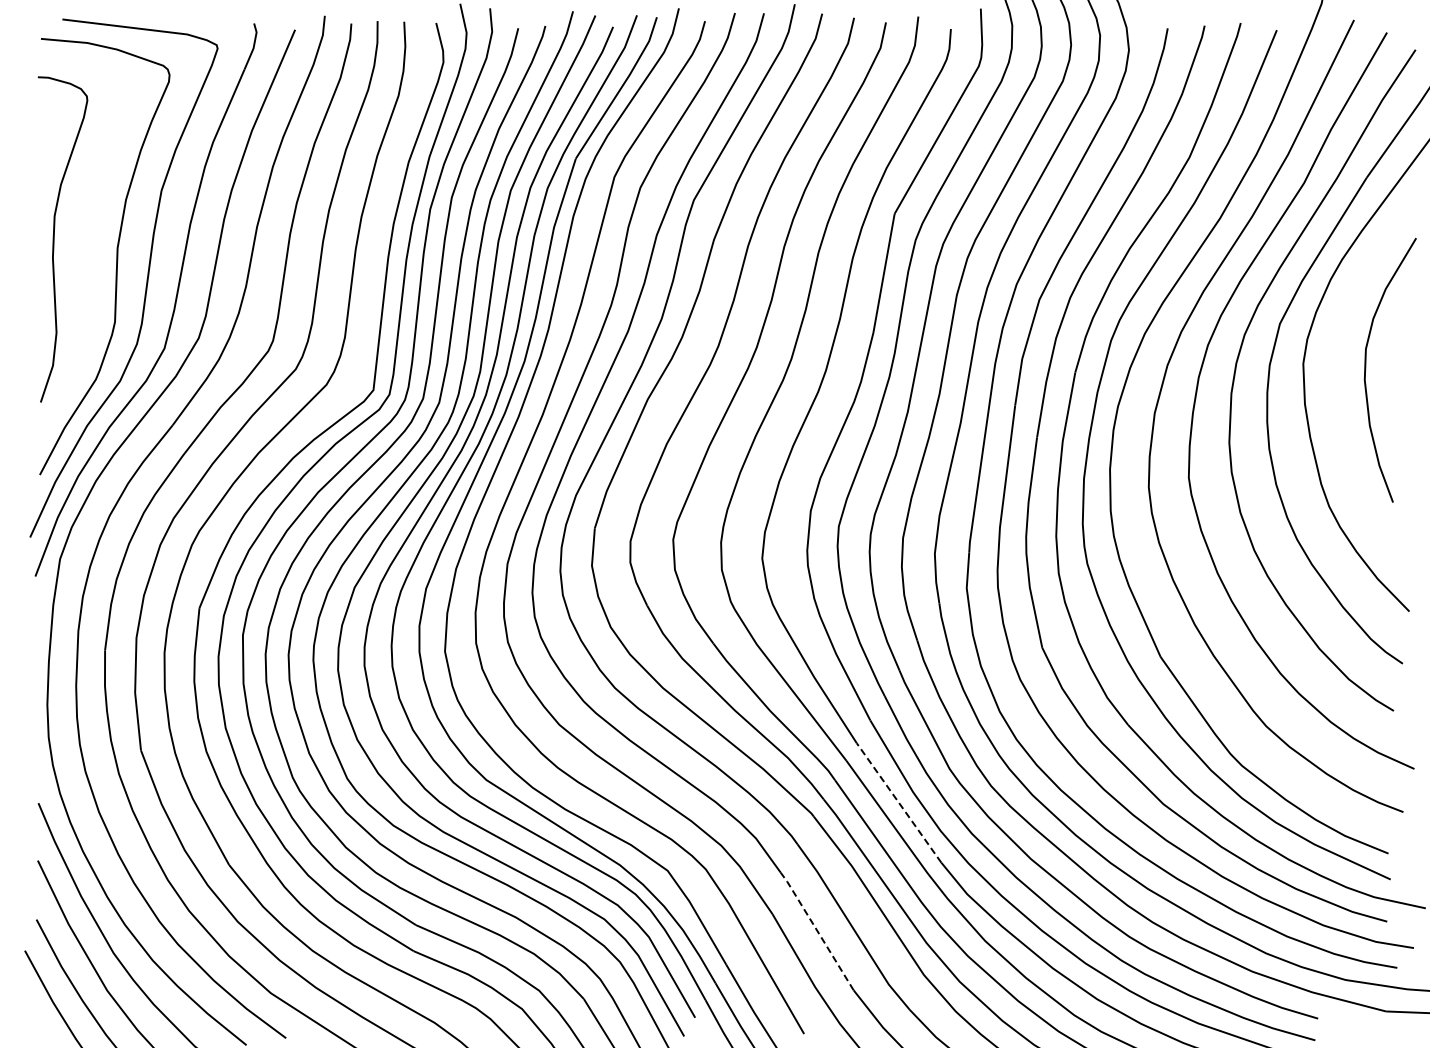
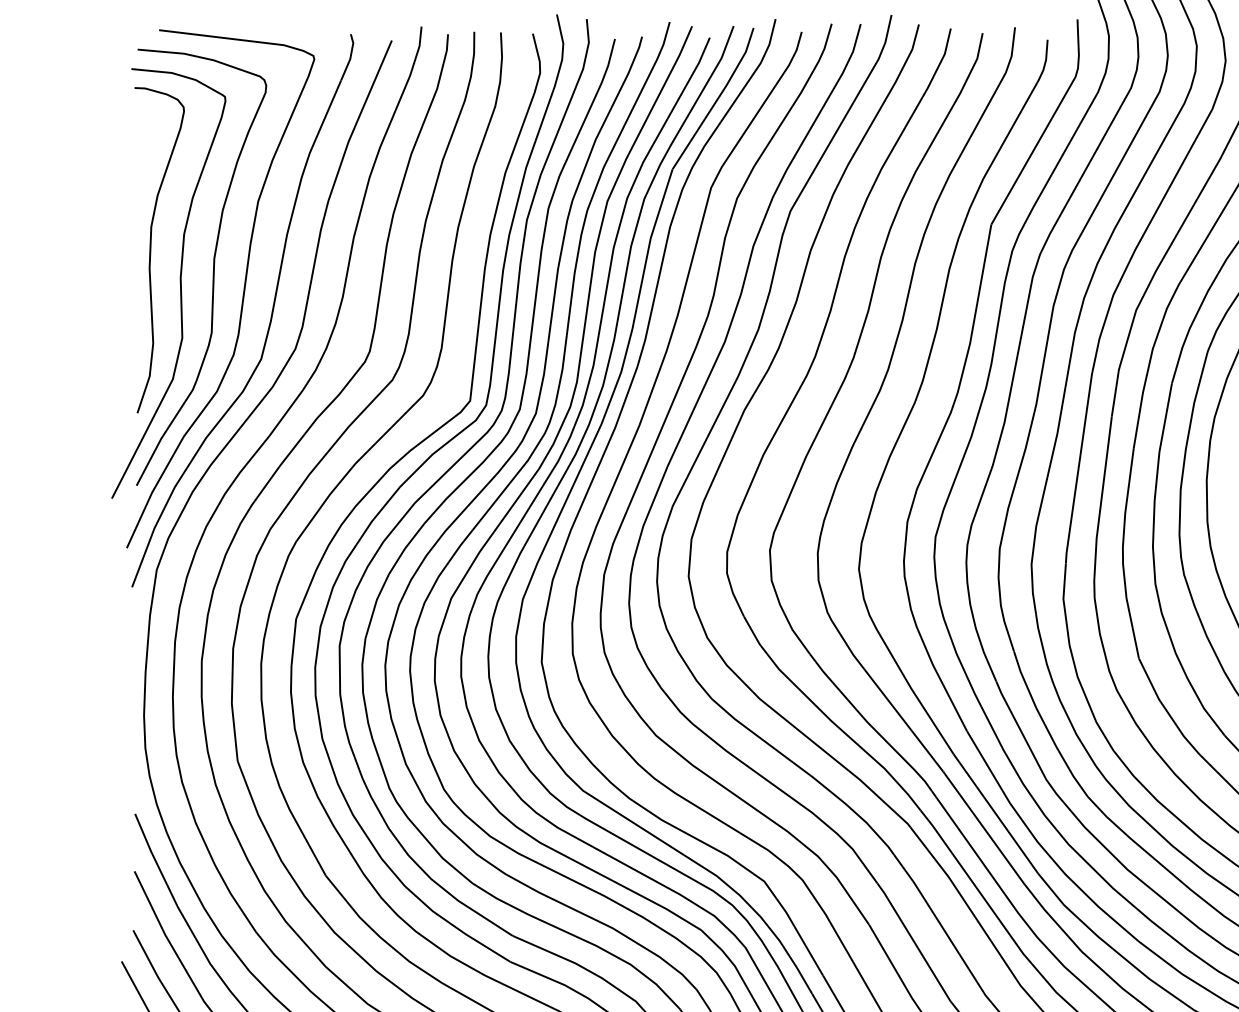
curve: (83, 272) -> (180, 283), added
line: (898, 802) -> (995, 813), dashed -> solid
line: (816, 930) -> (913, 941), dashed -> solid

